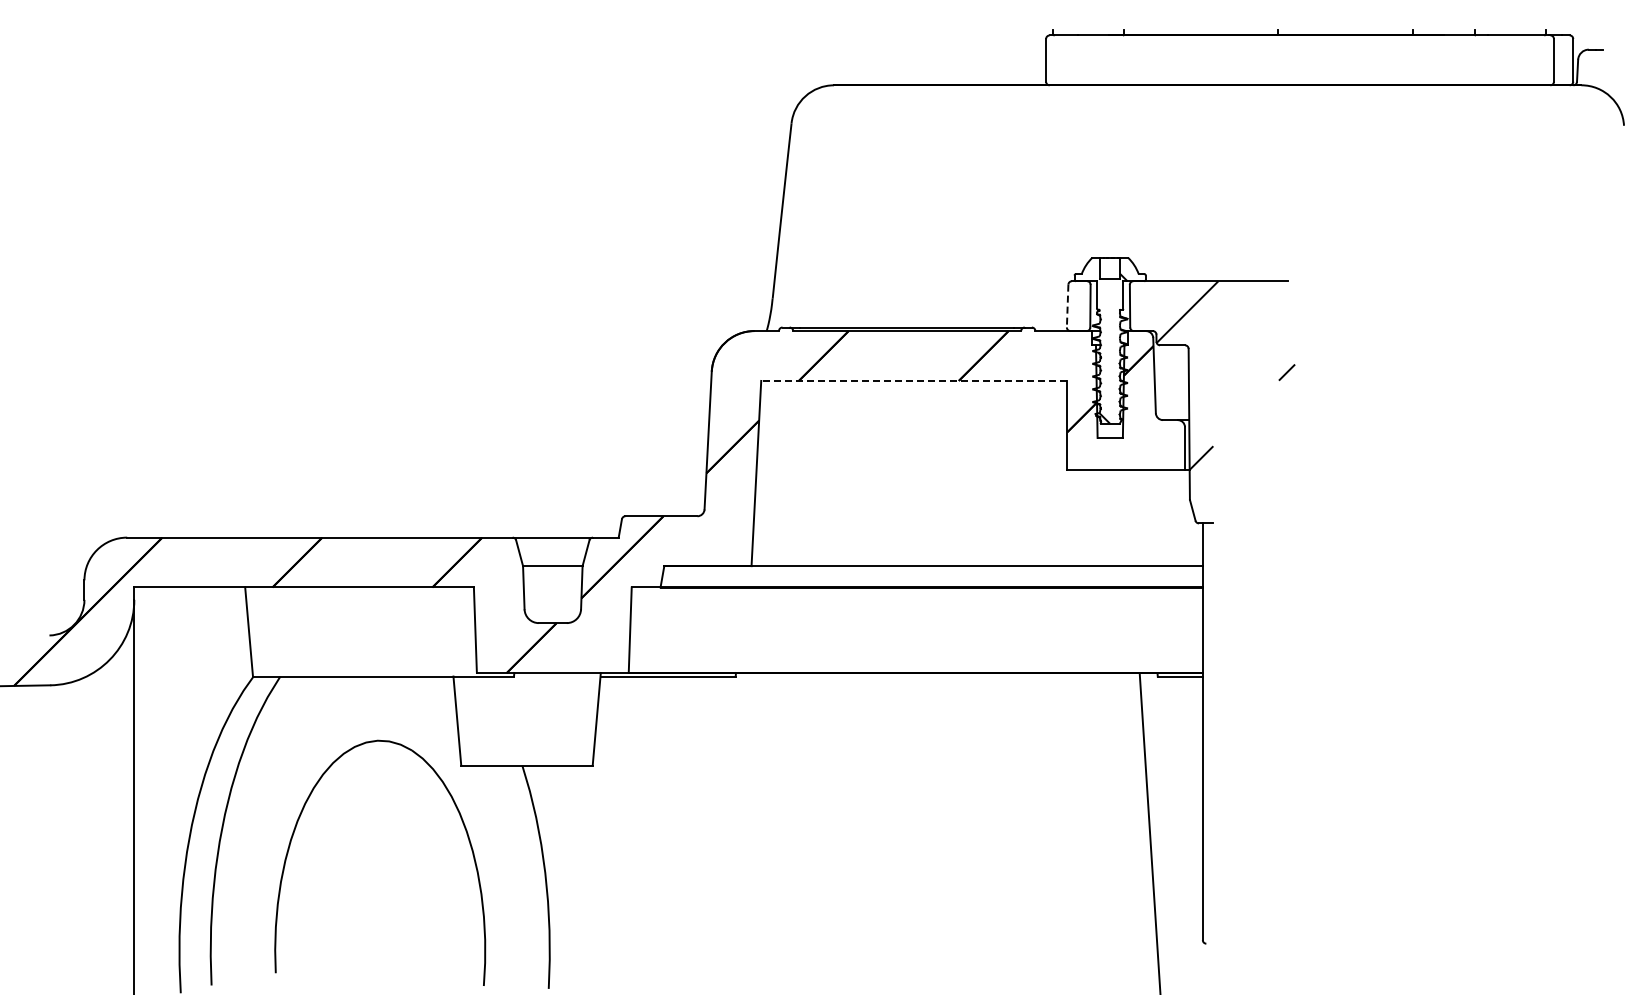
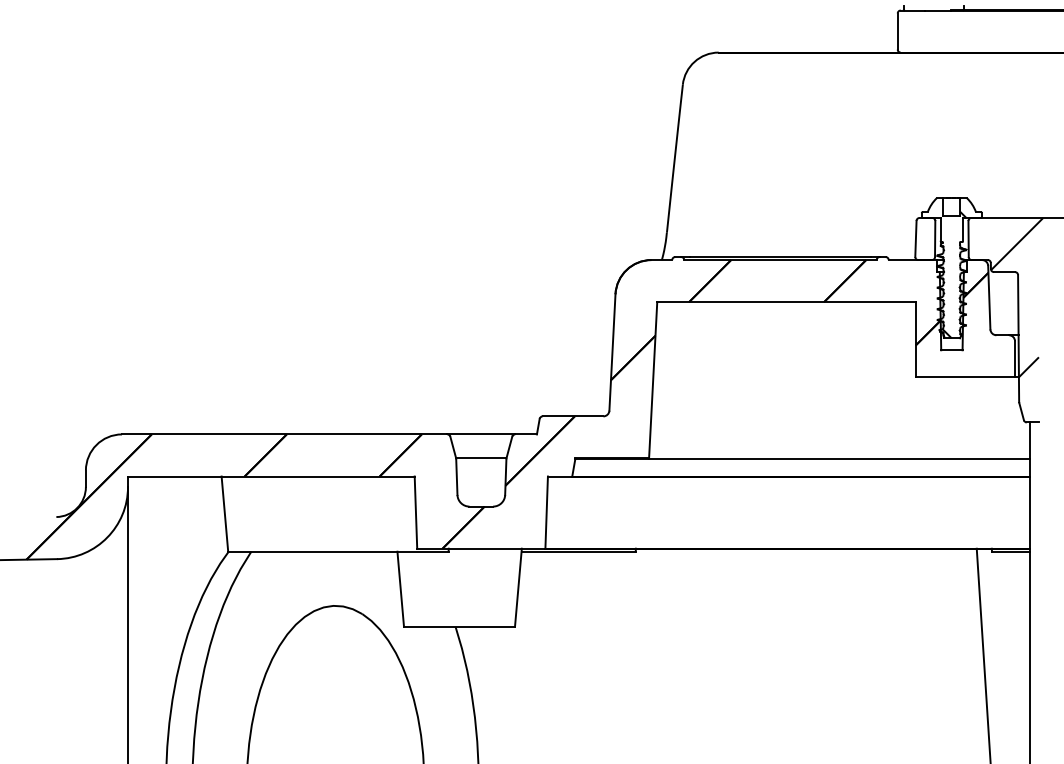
line: (1067, 306) -> (915, 239), dashed -> solid
line: (913, 380) -> (785, 301), dashed -> solid

